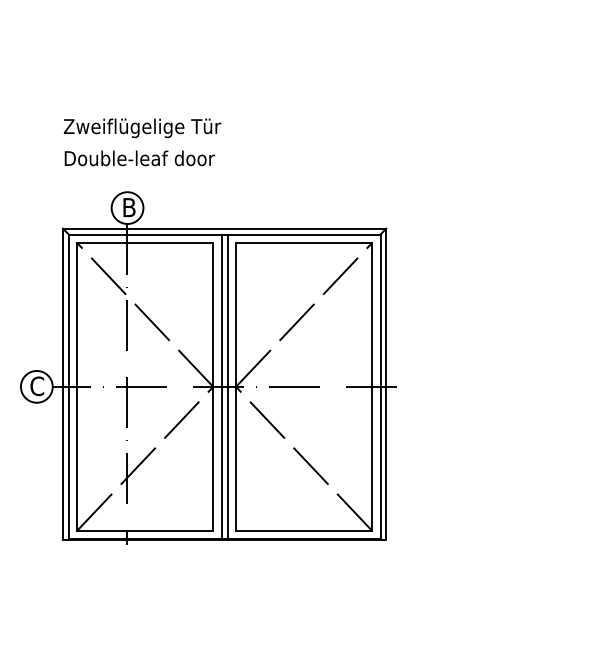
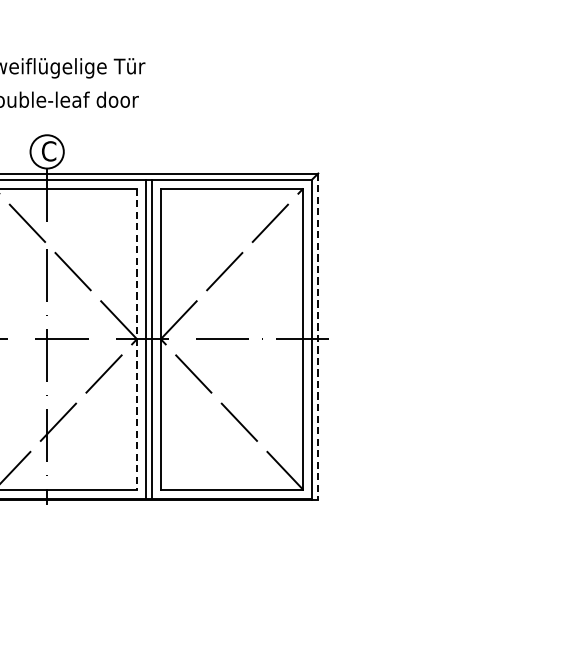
text: (129, 207) -> (49, 151), B -> C
line: (386, 384) -> (318, 336), solid -> dashed
line: (213, 386) -> (137, 338), solid -> dashed

